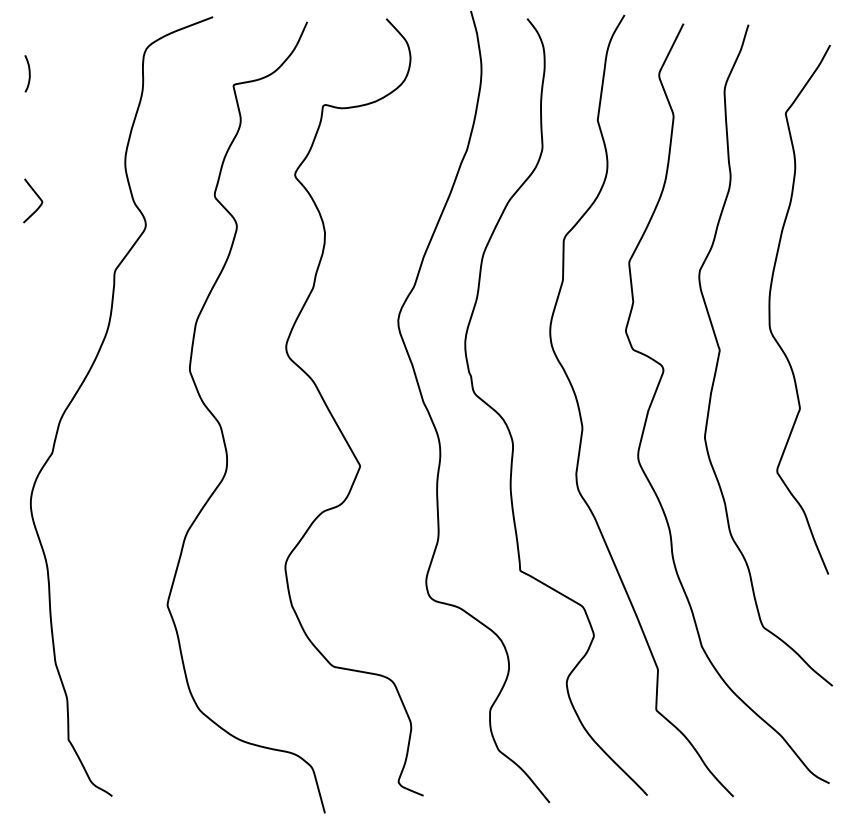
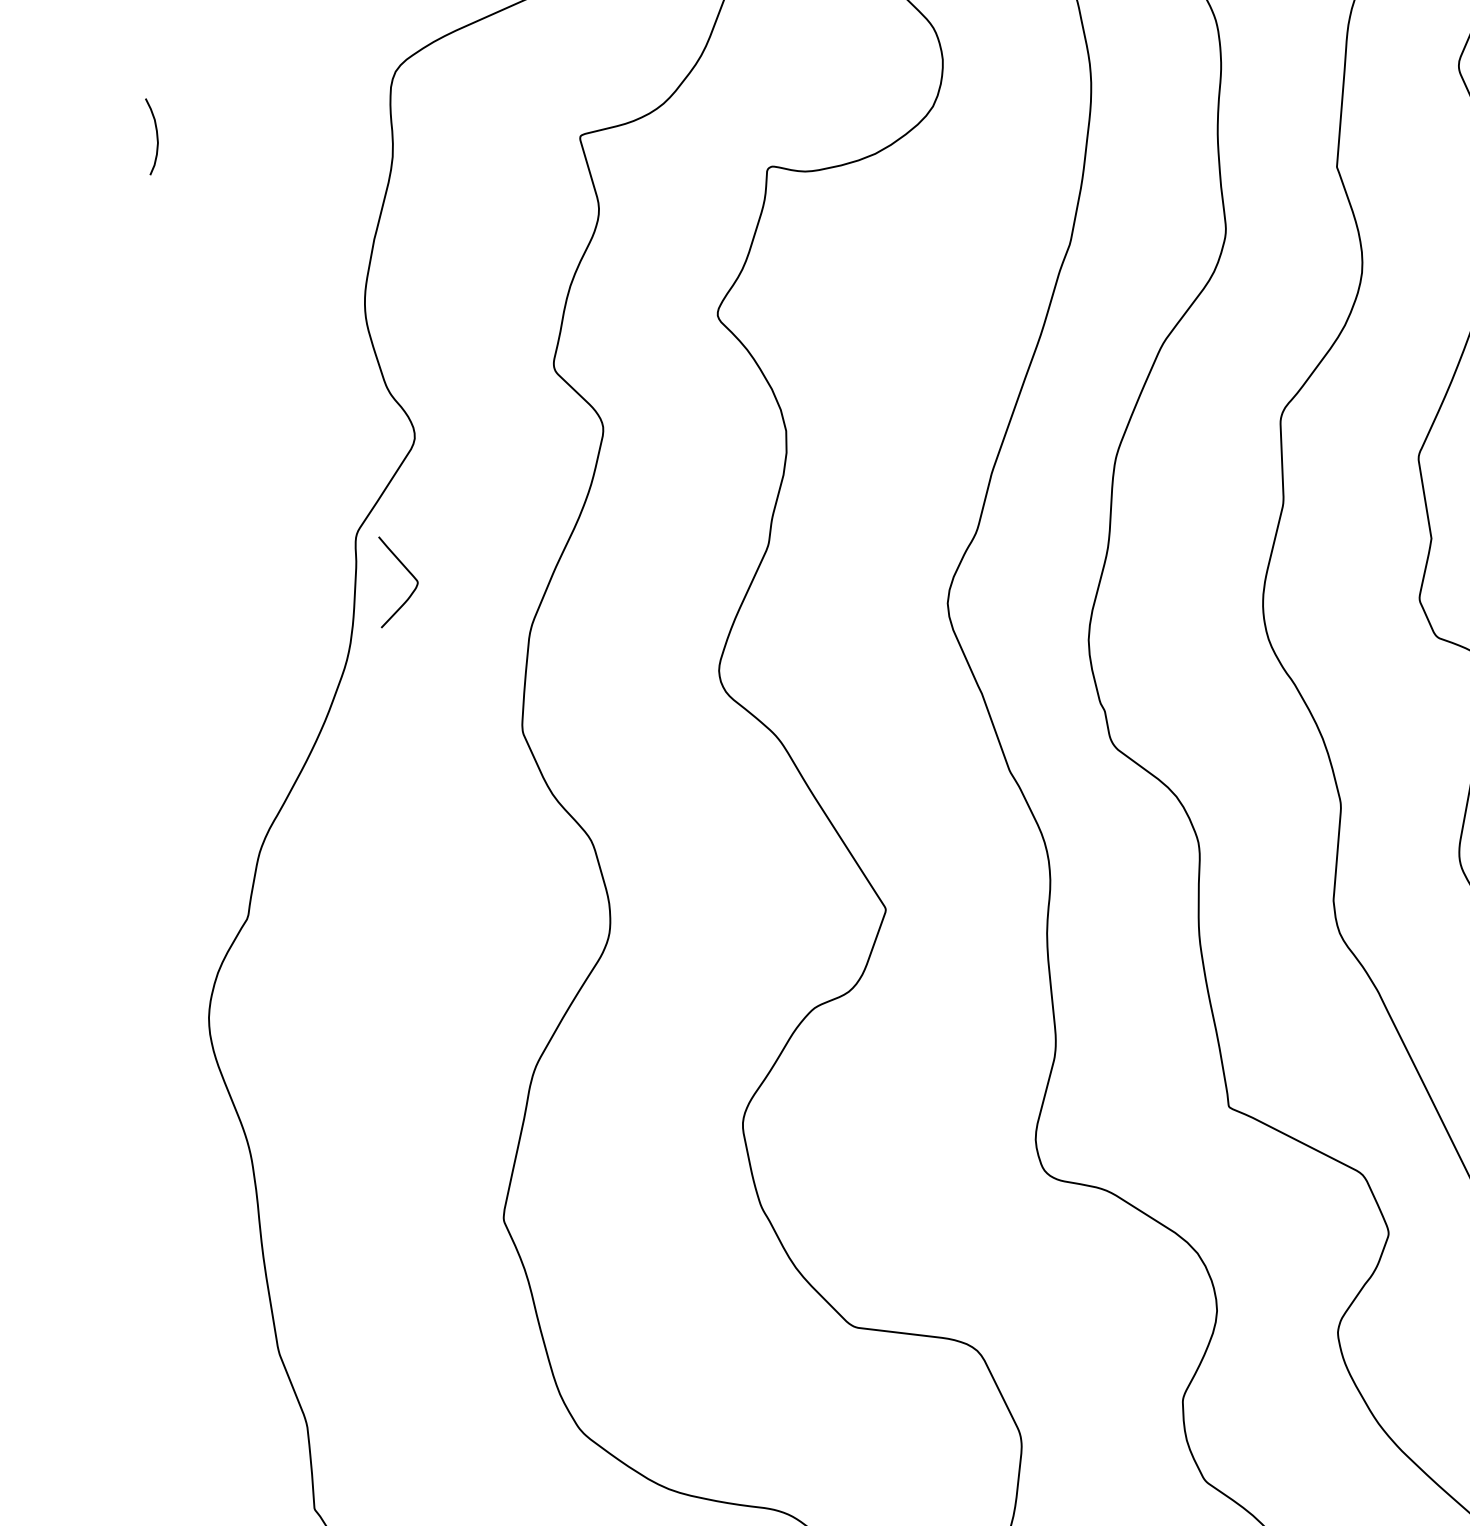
curve: (38, 198) -> (409, 575), moved

